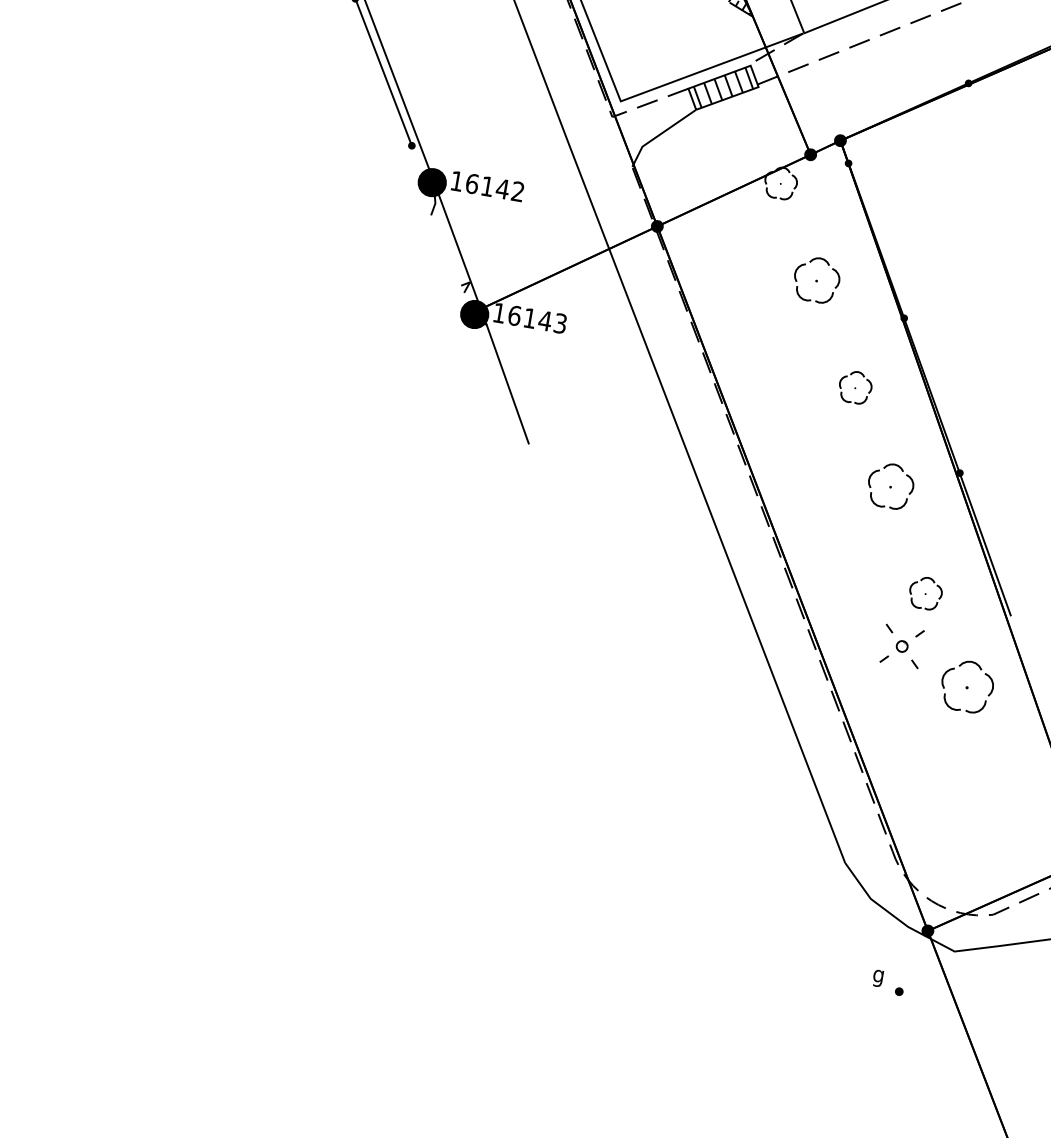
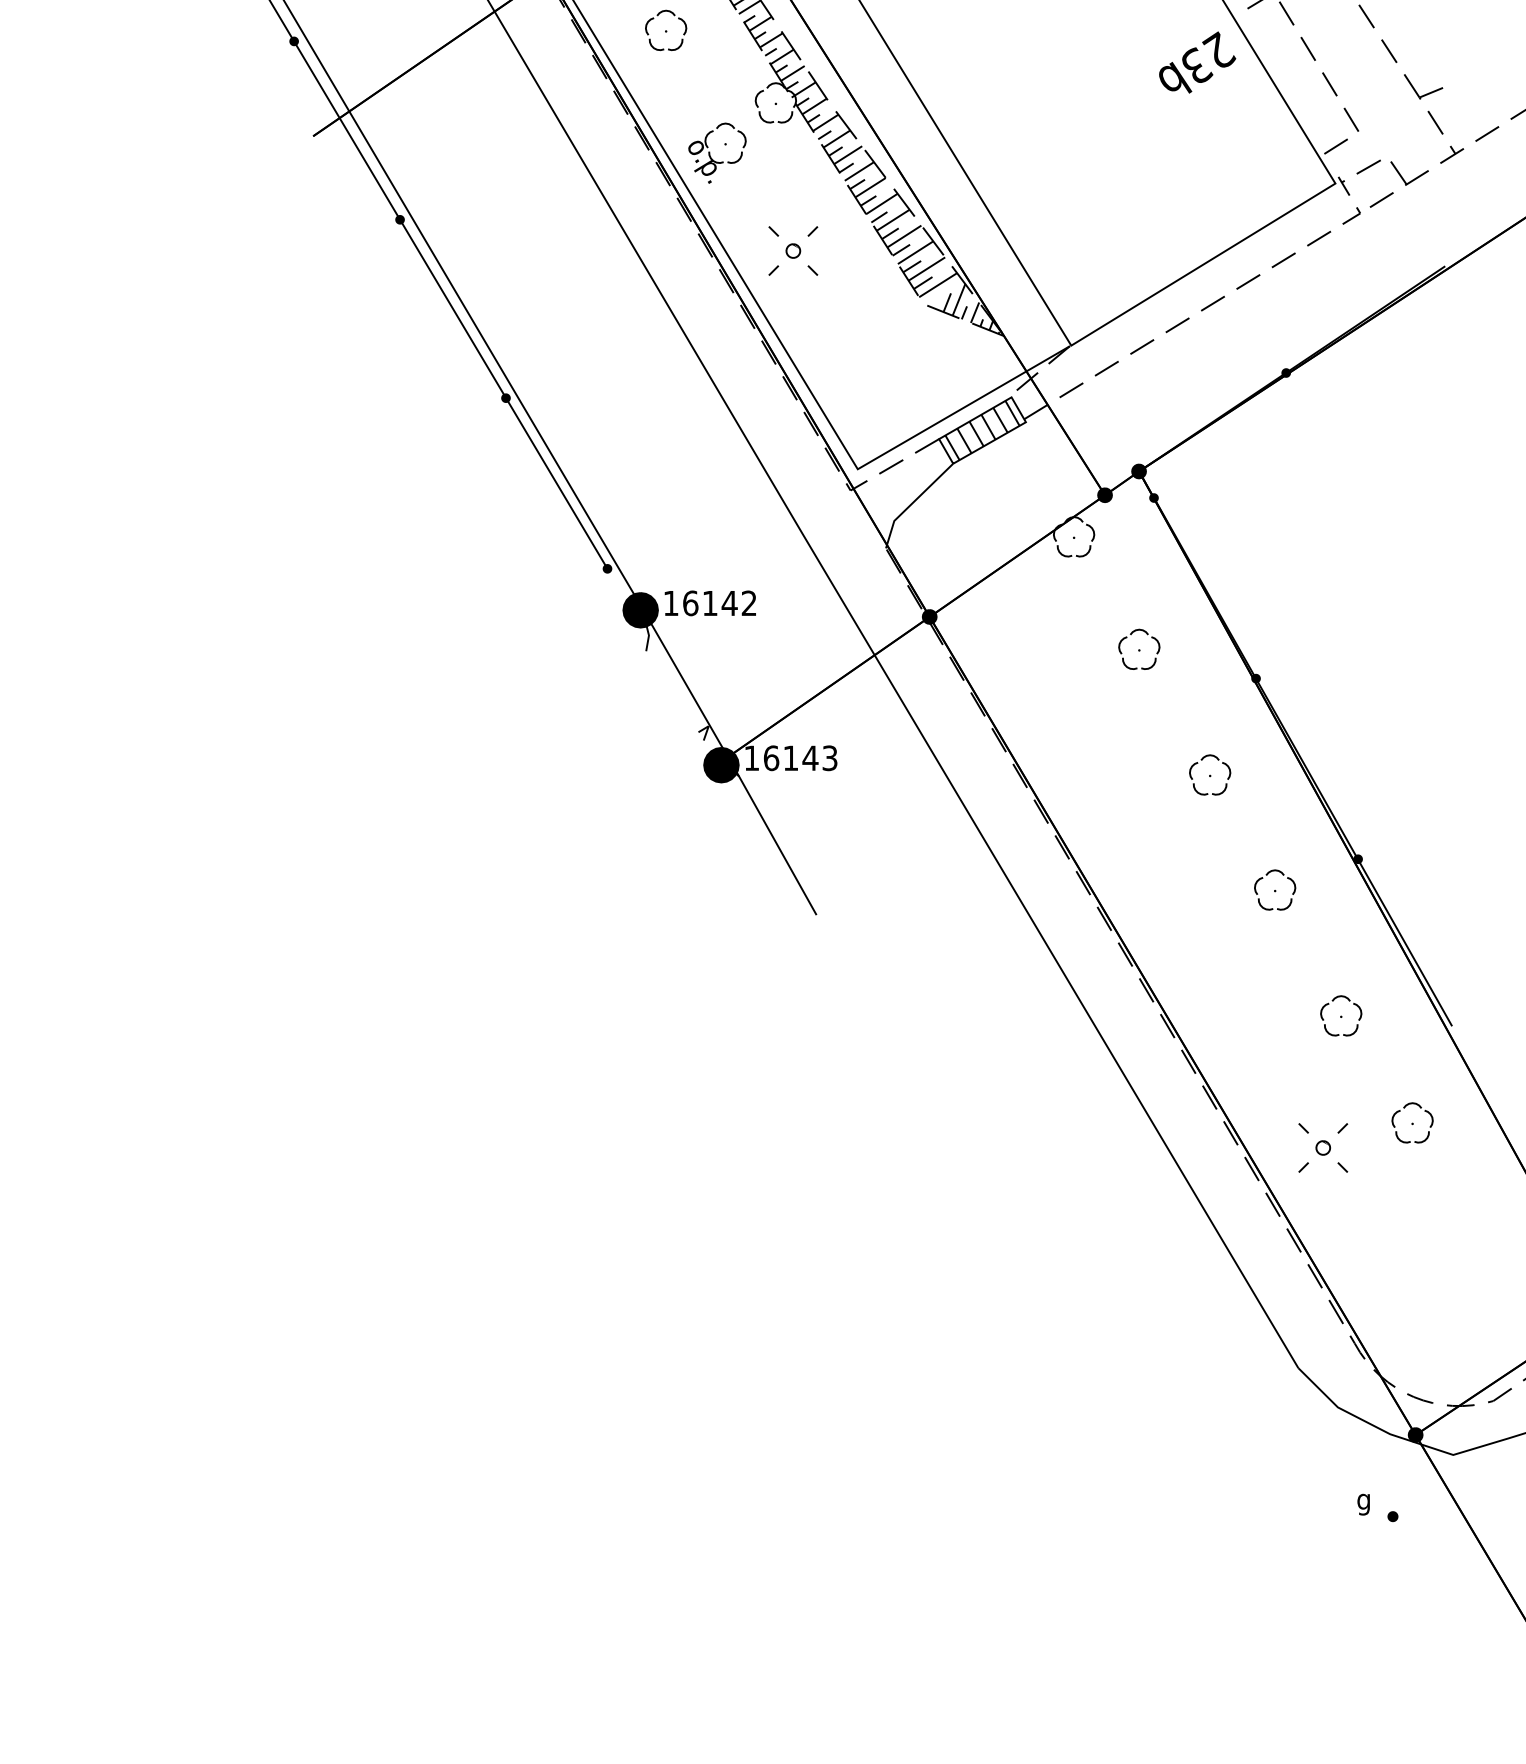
part: (817, 279) -> (1139, 648), size x0.71
part: (891, 485) -> (1275, 889), size x0.71
part: (902, 646) -> (1323, 1147), moved
part: (967, 686) -> (1412, 1122), size x0.62

